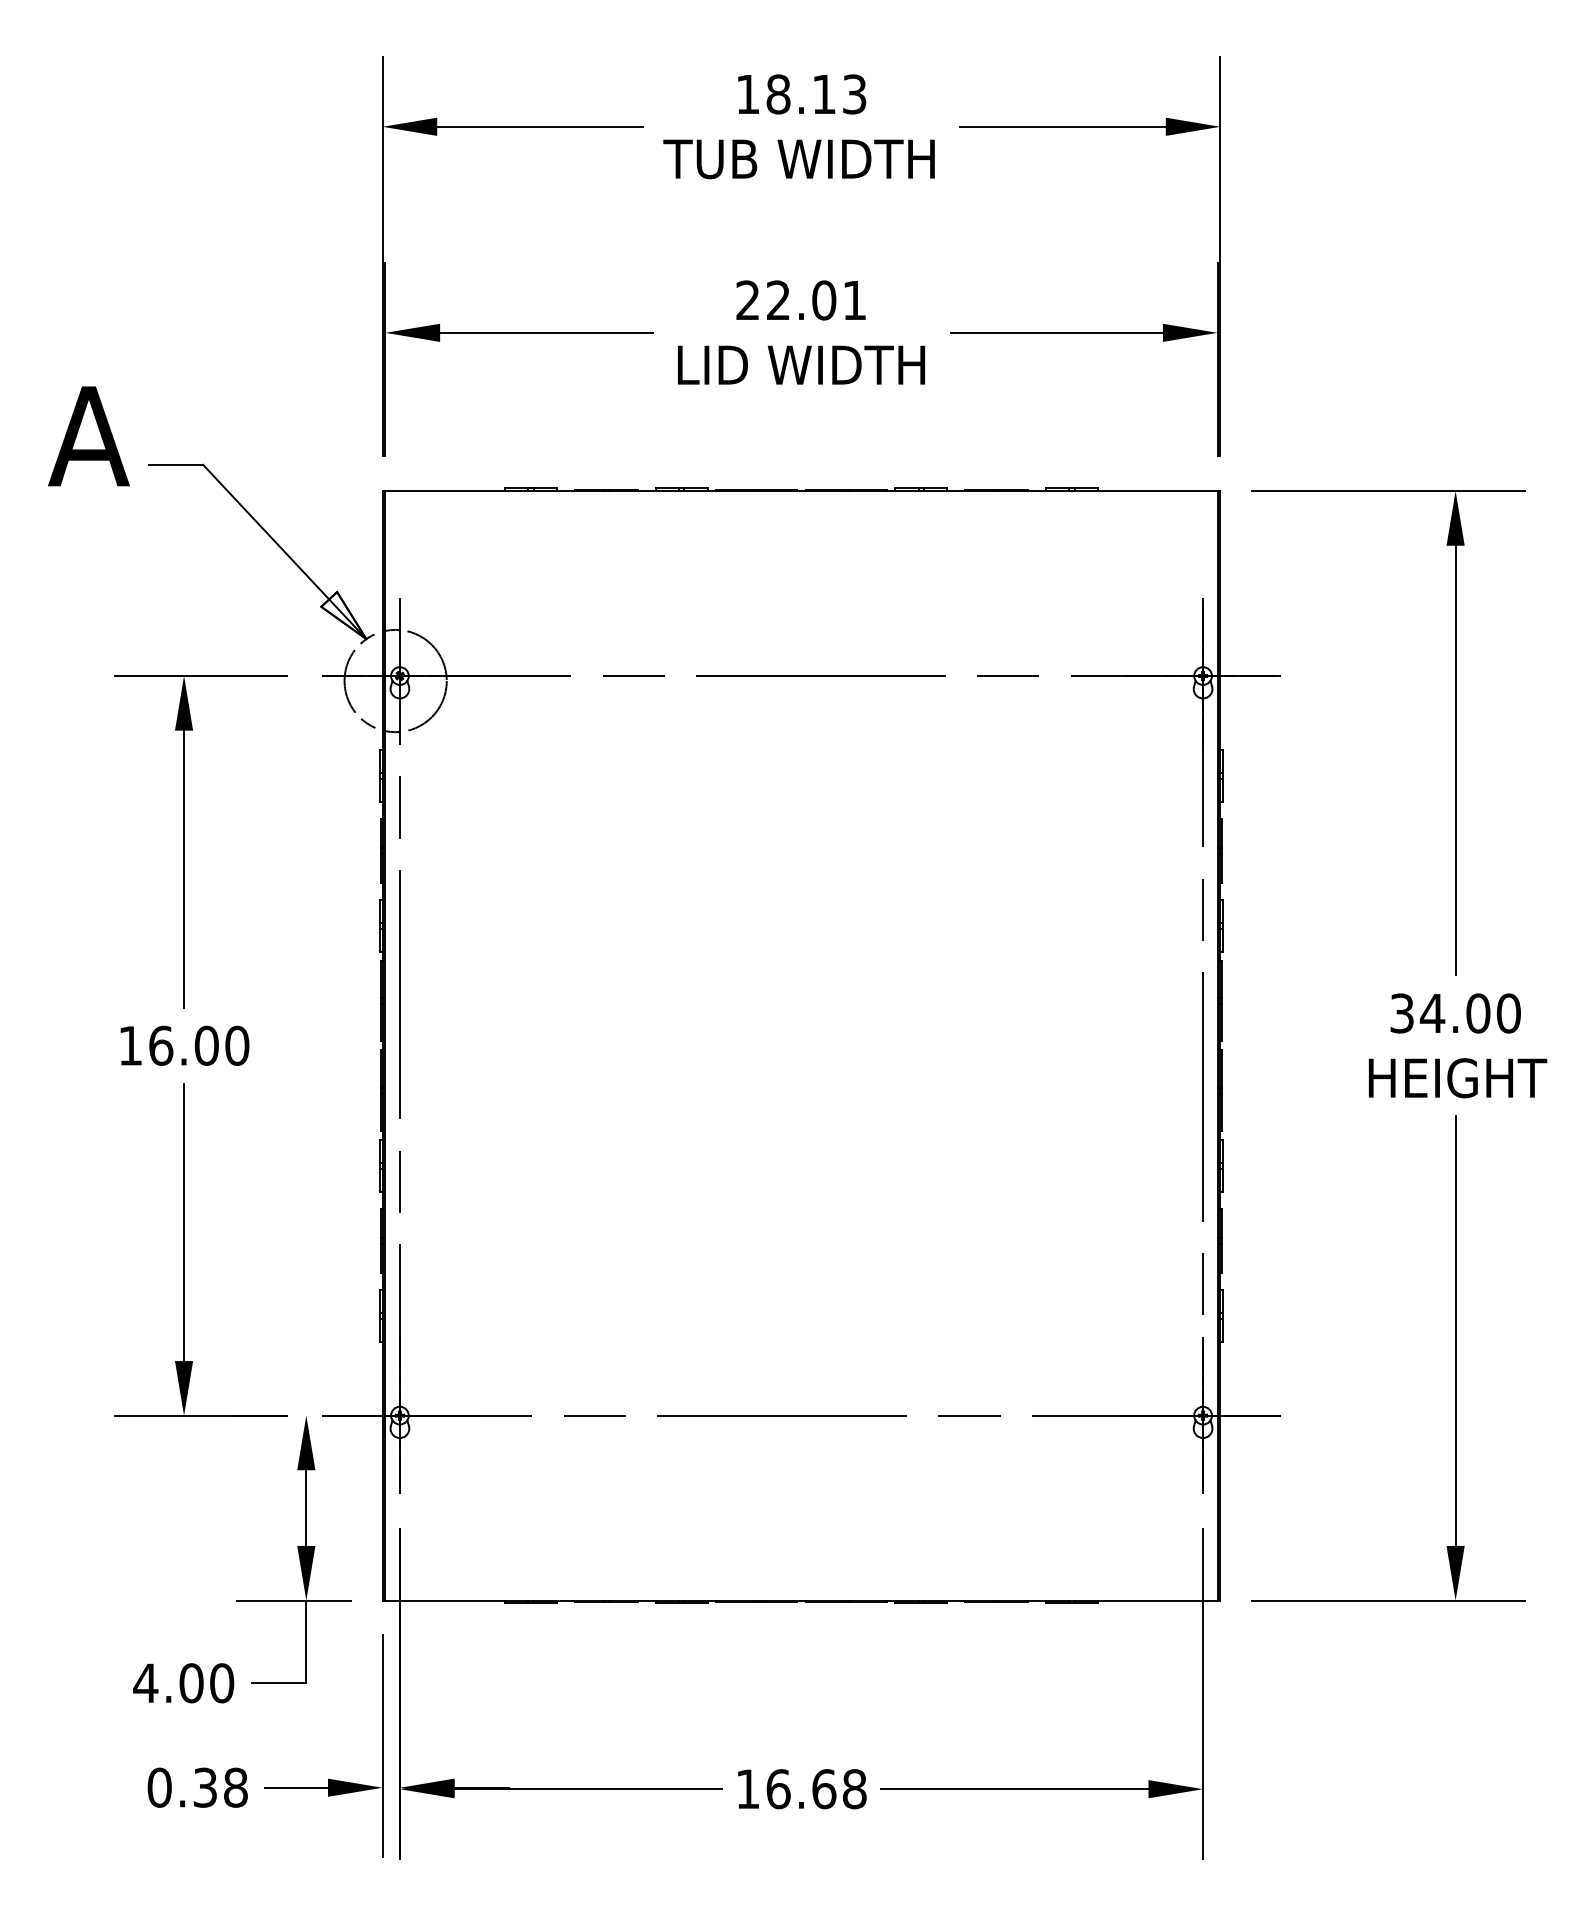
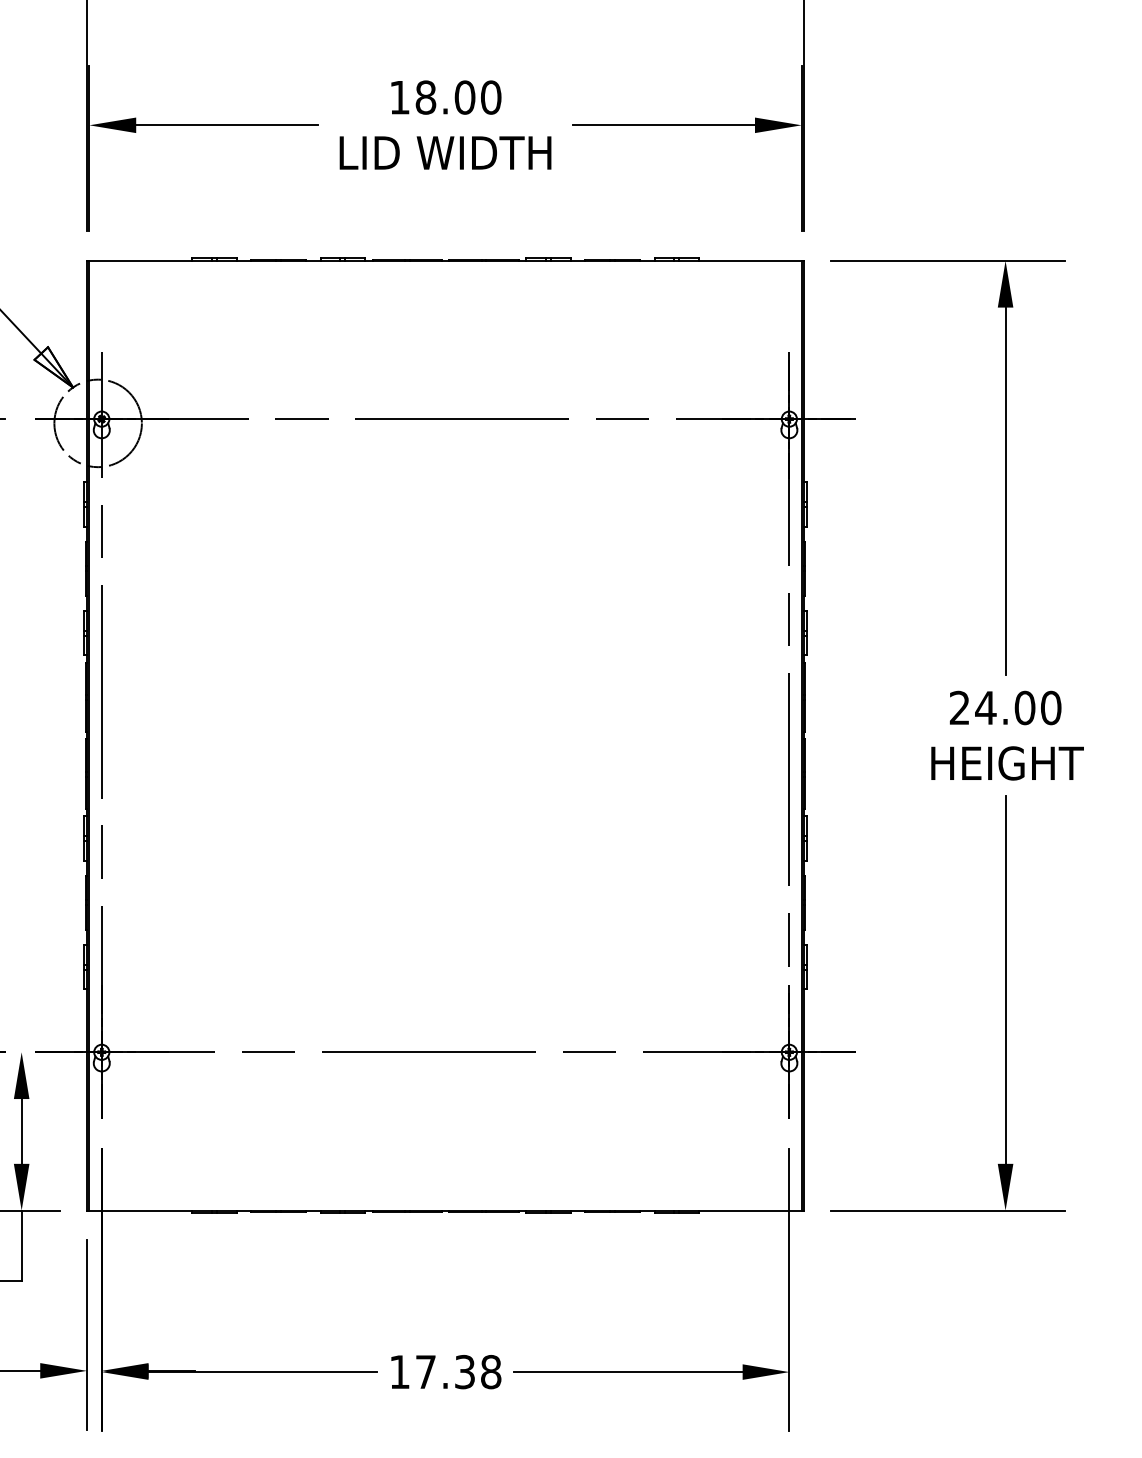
text: (801, 300) -> (445, 97), 22.01 -> 18.00
text: (1401, 1013) -> (959, 708), 34.00 -> 24.00
text: (801, 1789) -> (445, 1372), 16.68 -> 17.38

